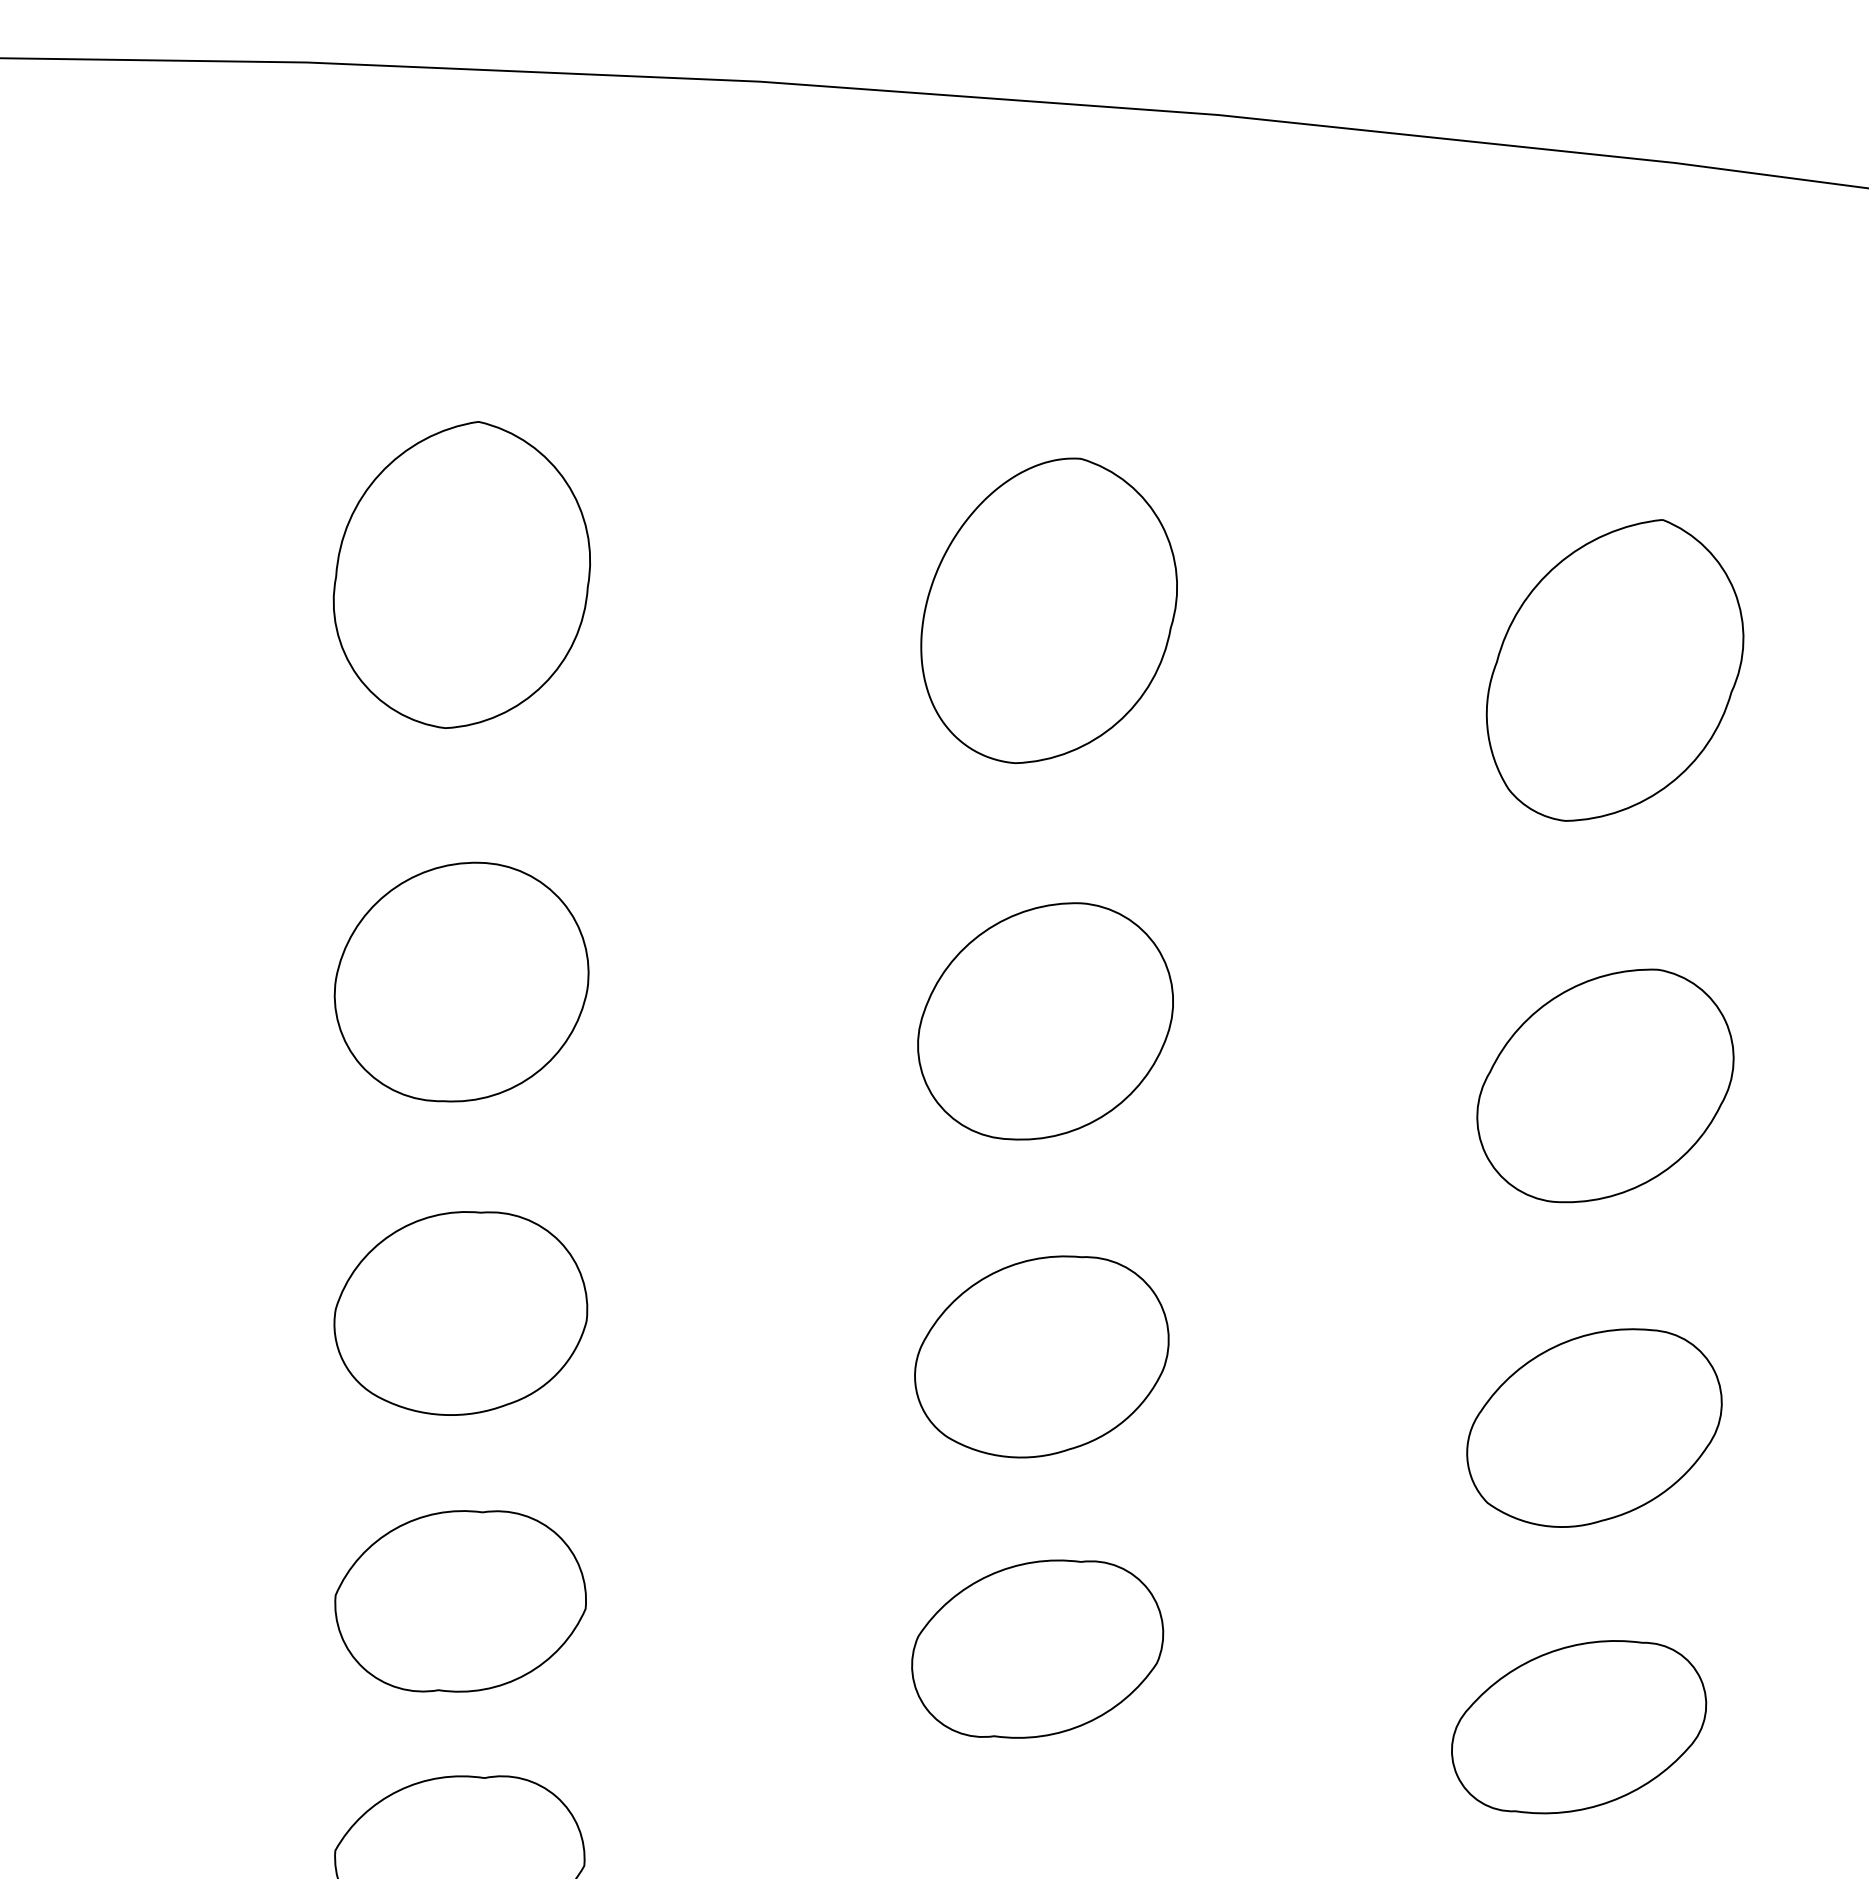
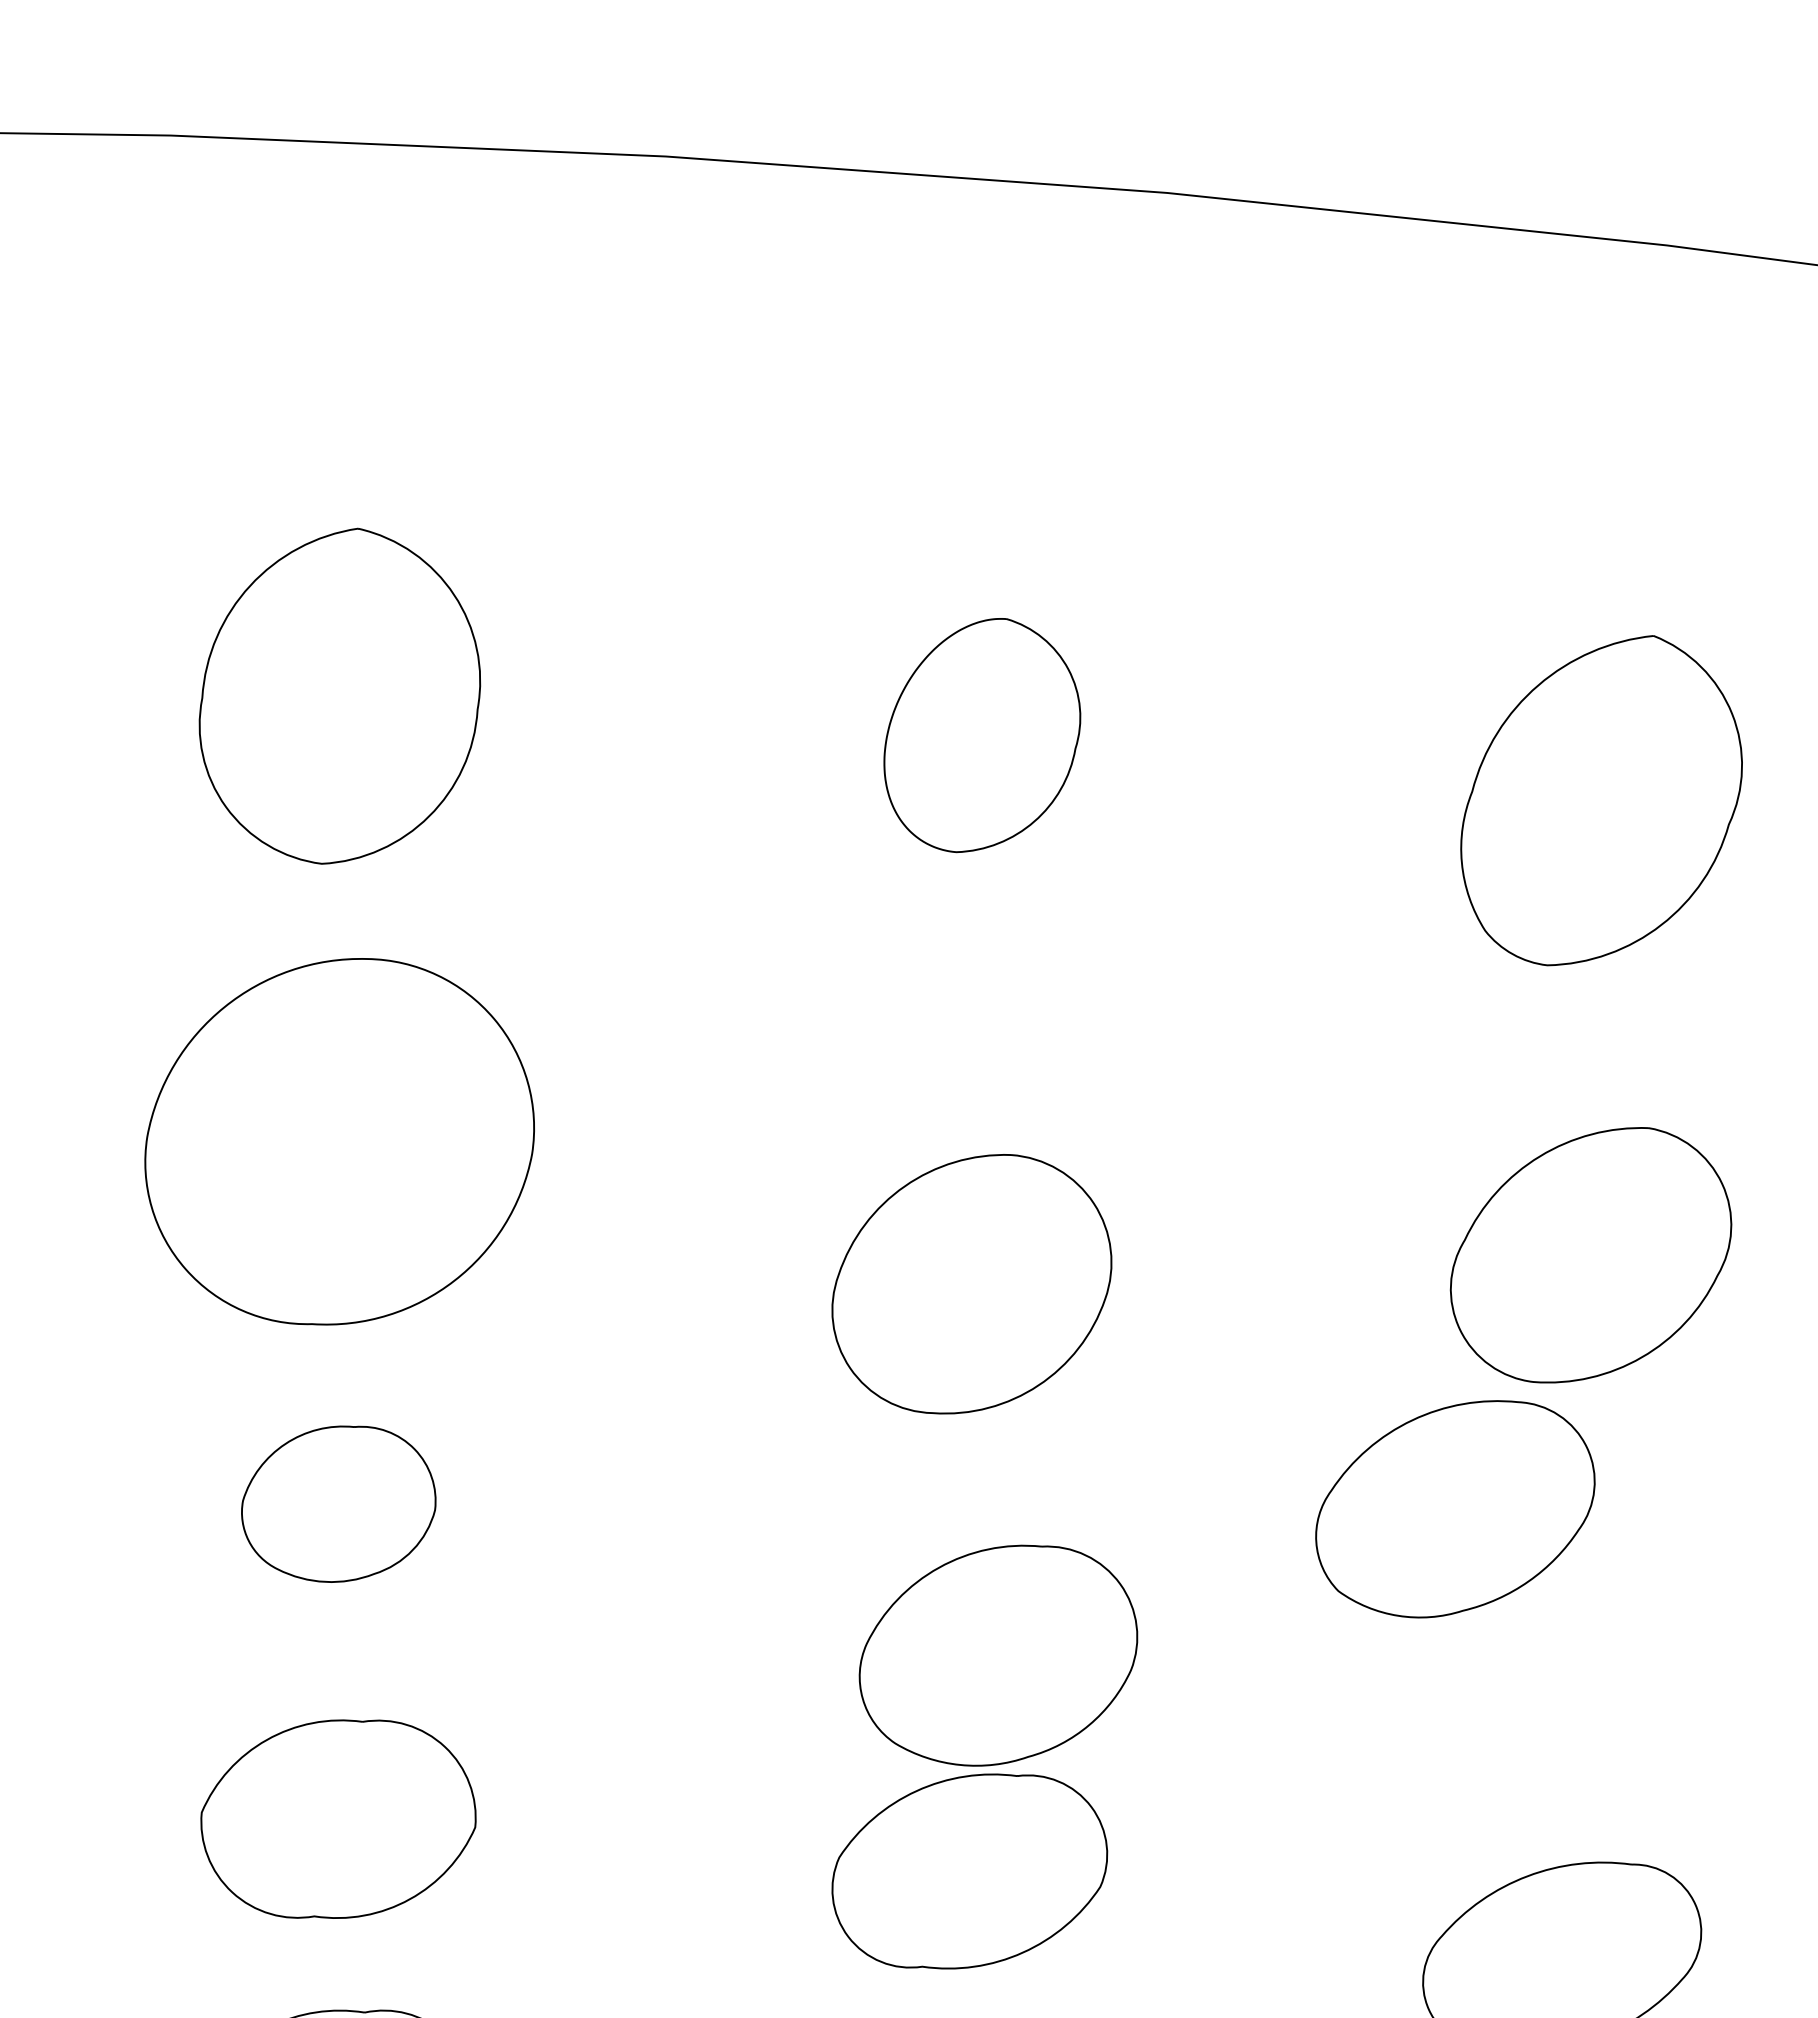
part: (1048, 610) -> (981, 735), size x0.7
part: (461, 981) -> (339, 1141), size x1.4
part: (1045, 1021) -> (971, 1284), moved
part: (460, 1313) -> (338, 1504), size x0.7
part: (1041, 1356) -> (998, 1655), moved
part: (1594, 1427) -> (1455, 1508), moved

